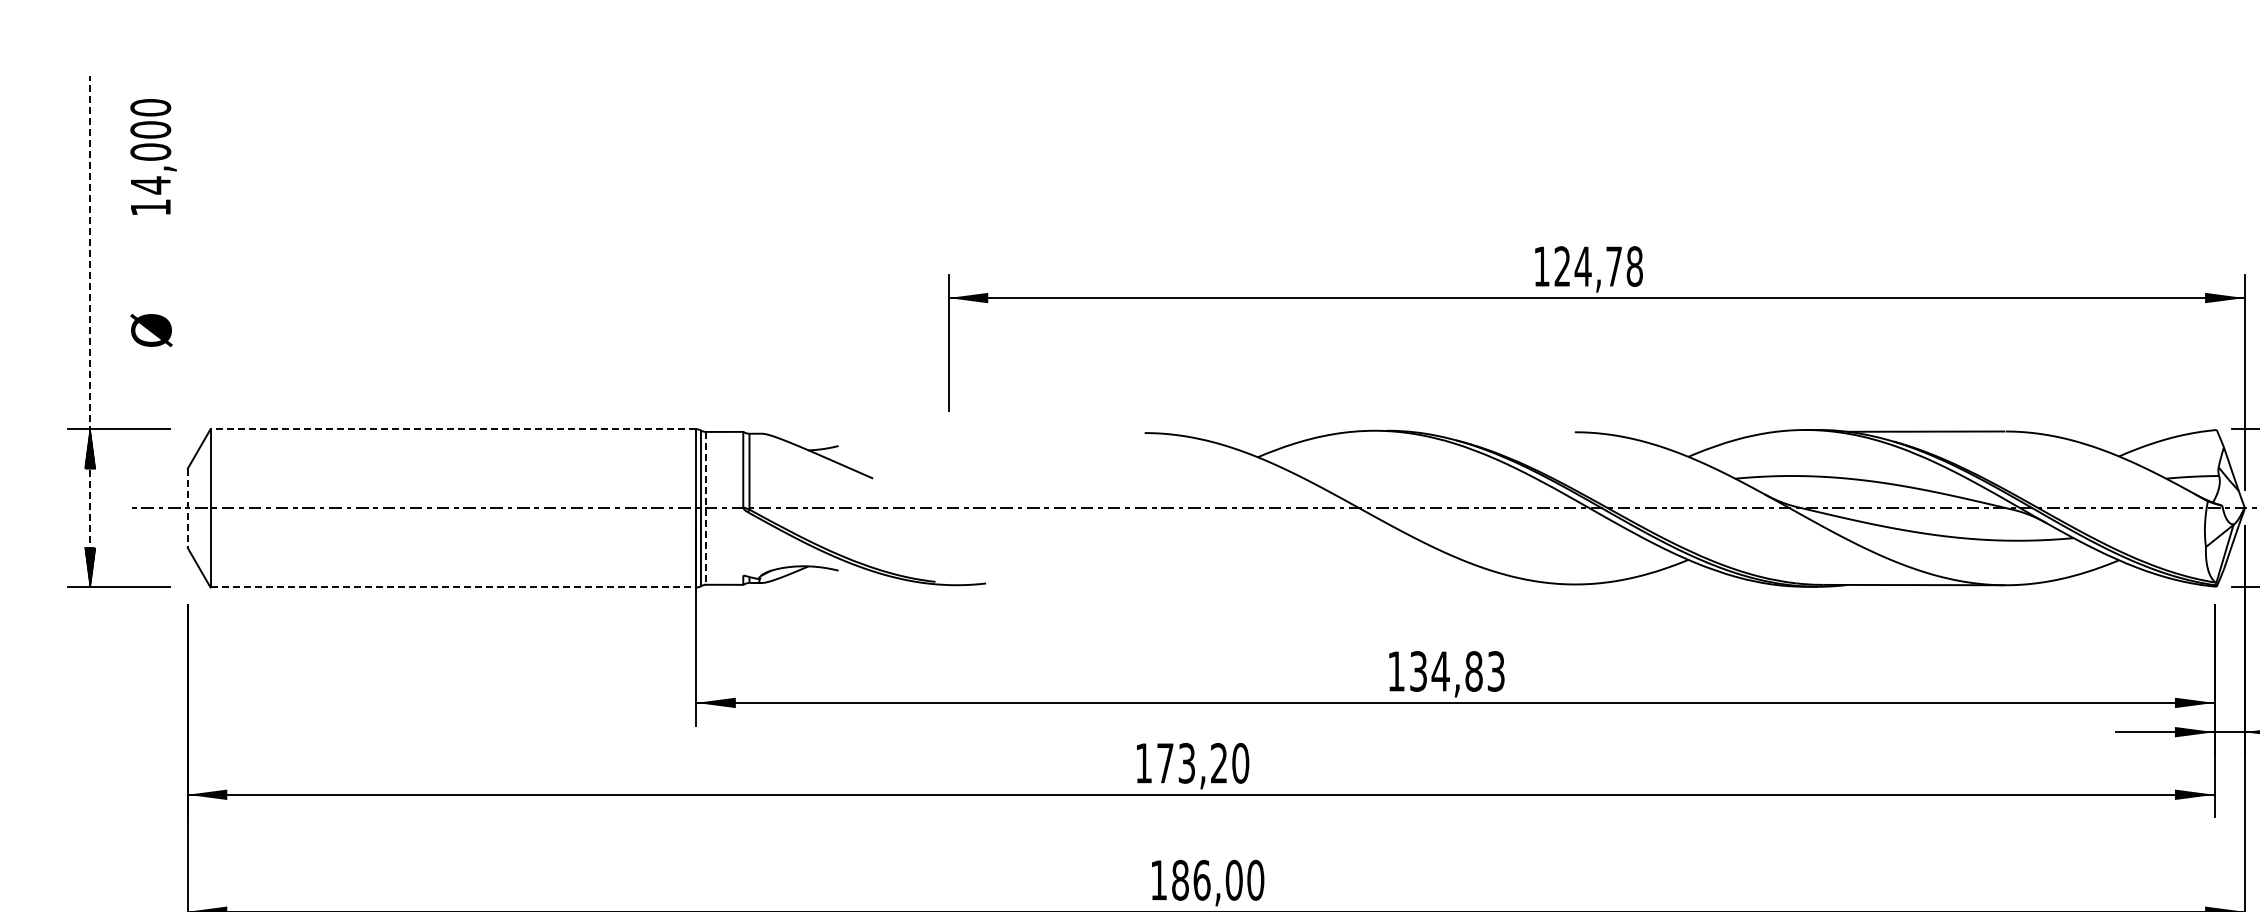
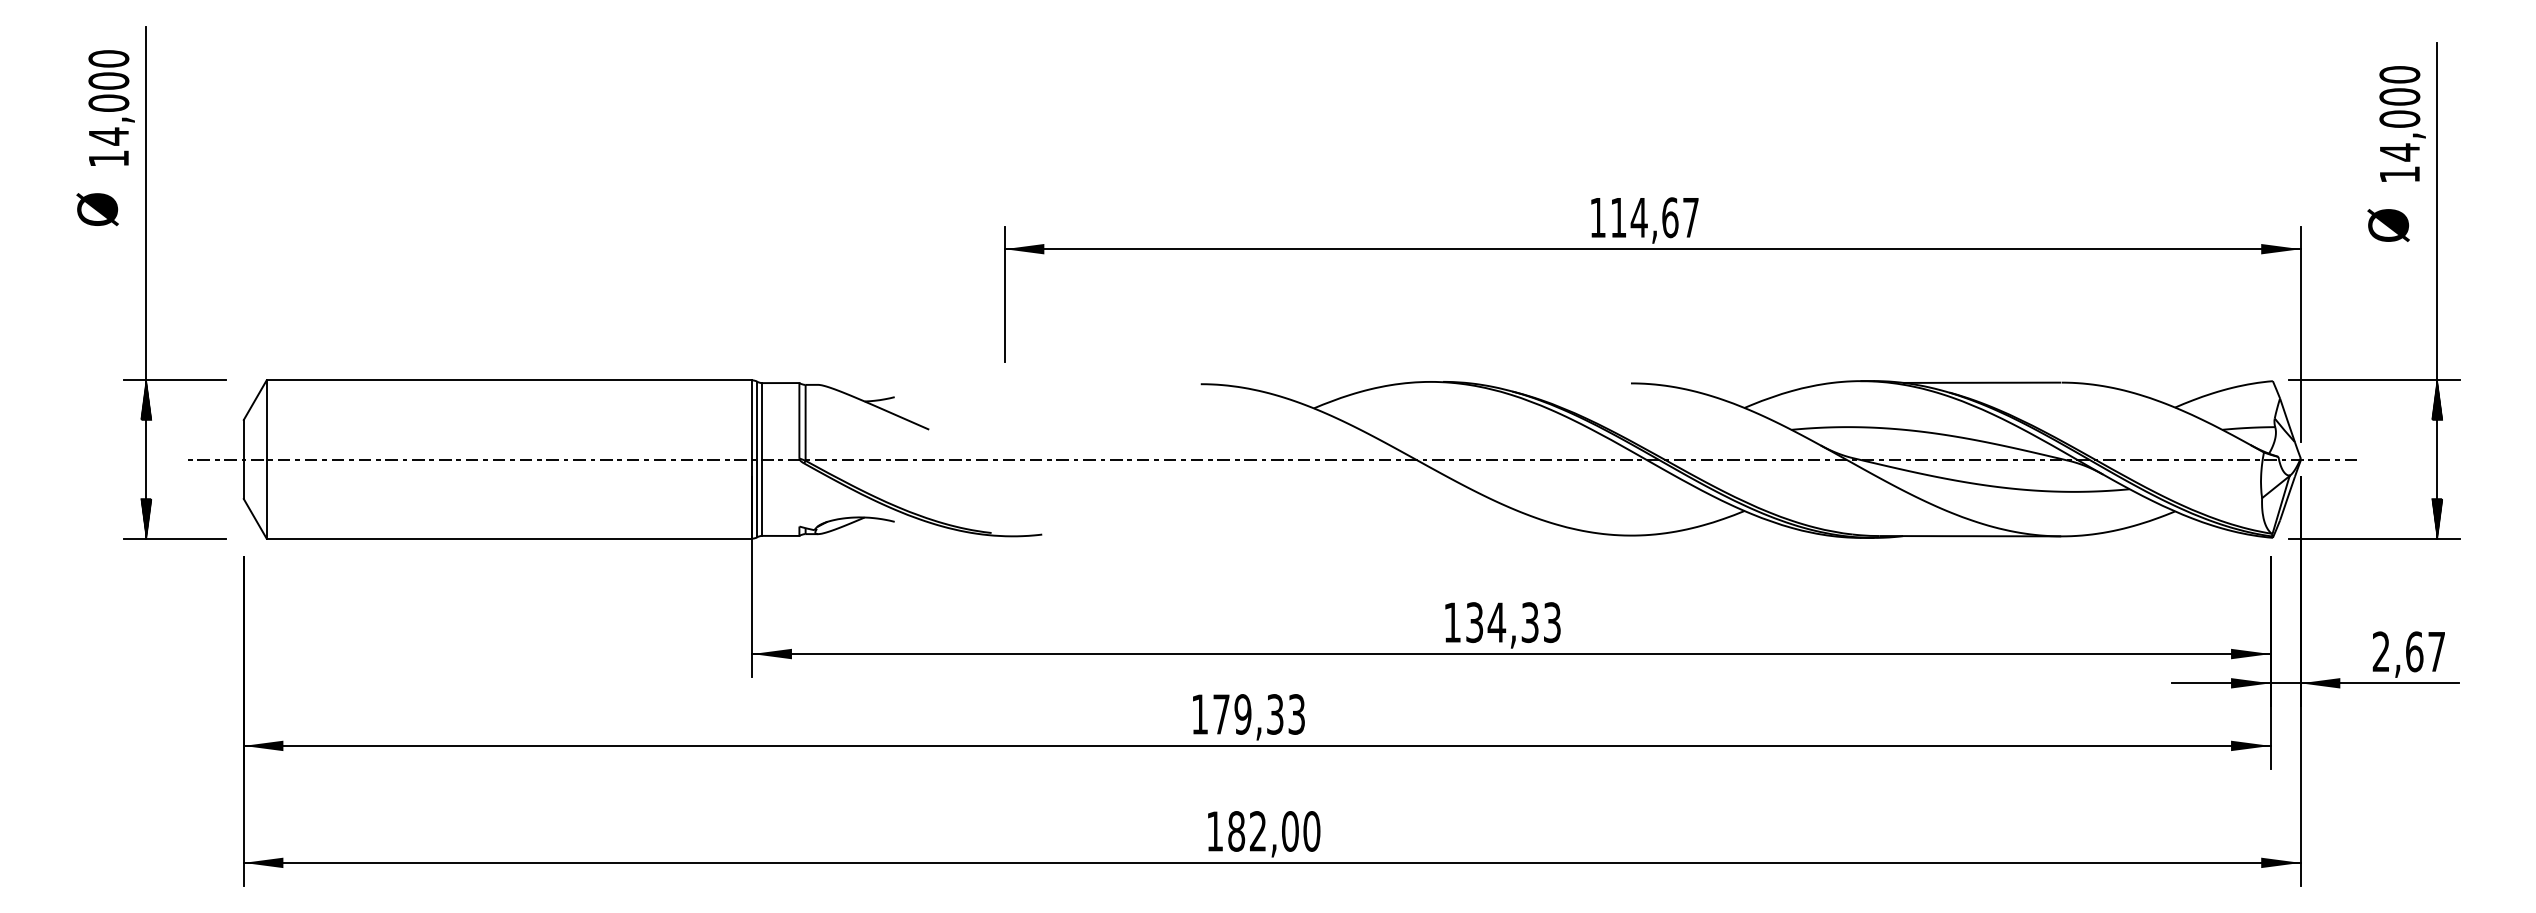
text: (153, 156) -> (111, 107), moved
text: (1598, 266) -> (1654, 217), 124,78 -> 114,67
text: (151, 330) -> (97, 209), moved
line: (90, 332) -> (146, 283), dashed -> solid
line: (453, 429) -> (509, 380), dashed -> solid
line: (187, 508) -> (243, 459), dashed -> solid
line: (706, 509) -> (762, 460), dashed -> solid
line: (453, 587) -> (509, 538), dashed -> solid
text: (1473, 671) -> (1529, 622), 134,83 -> 134,33
text: (1213, 763) -> (1269, 714), 173,20 -> 179,33
text: (1201, 880) -> (1257, 831), 186,00 -> 182,00

